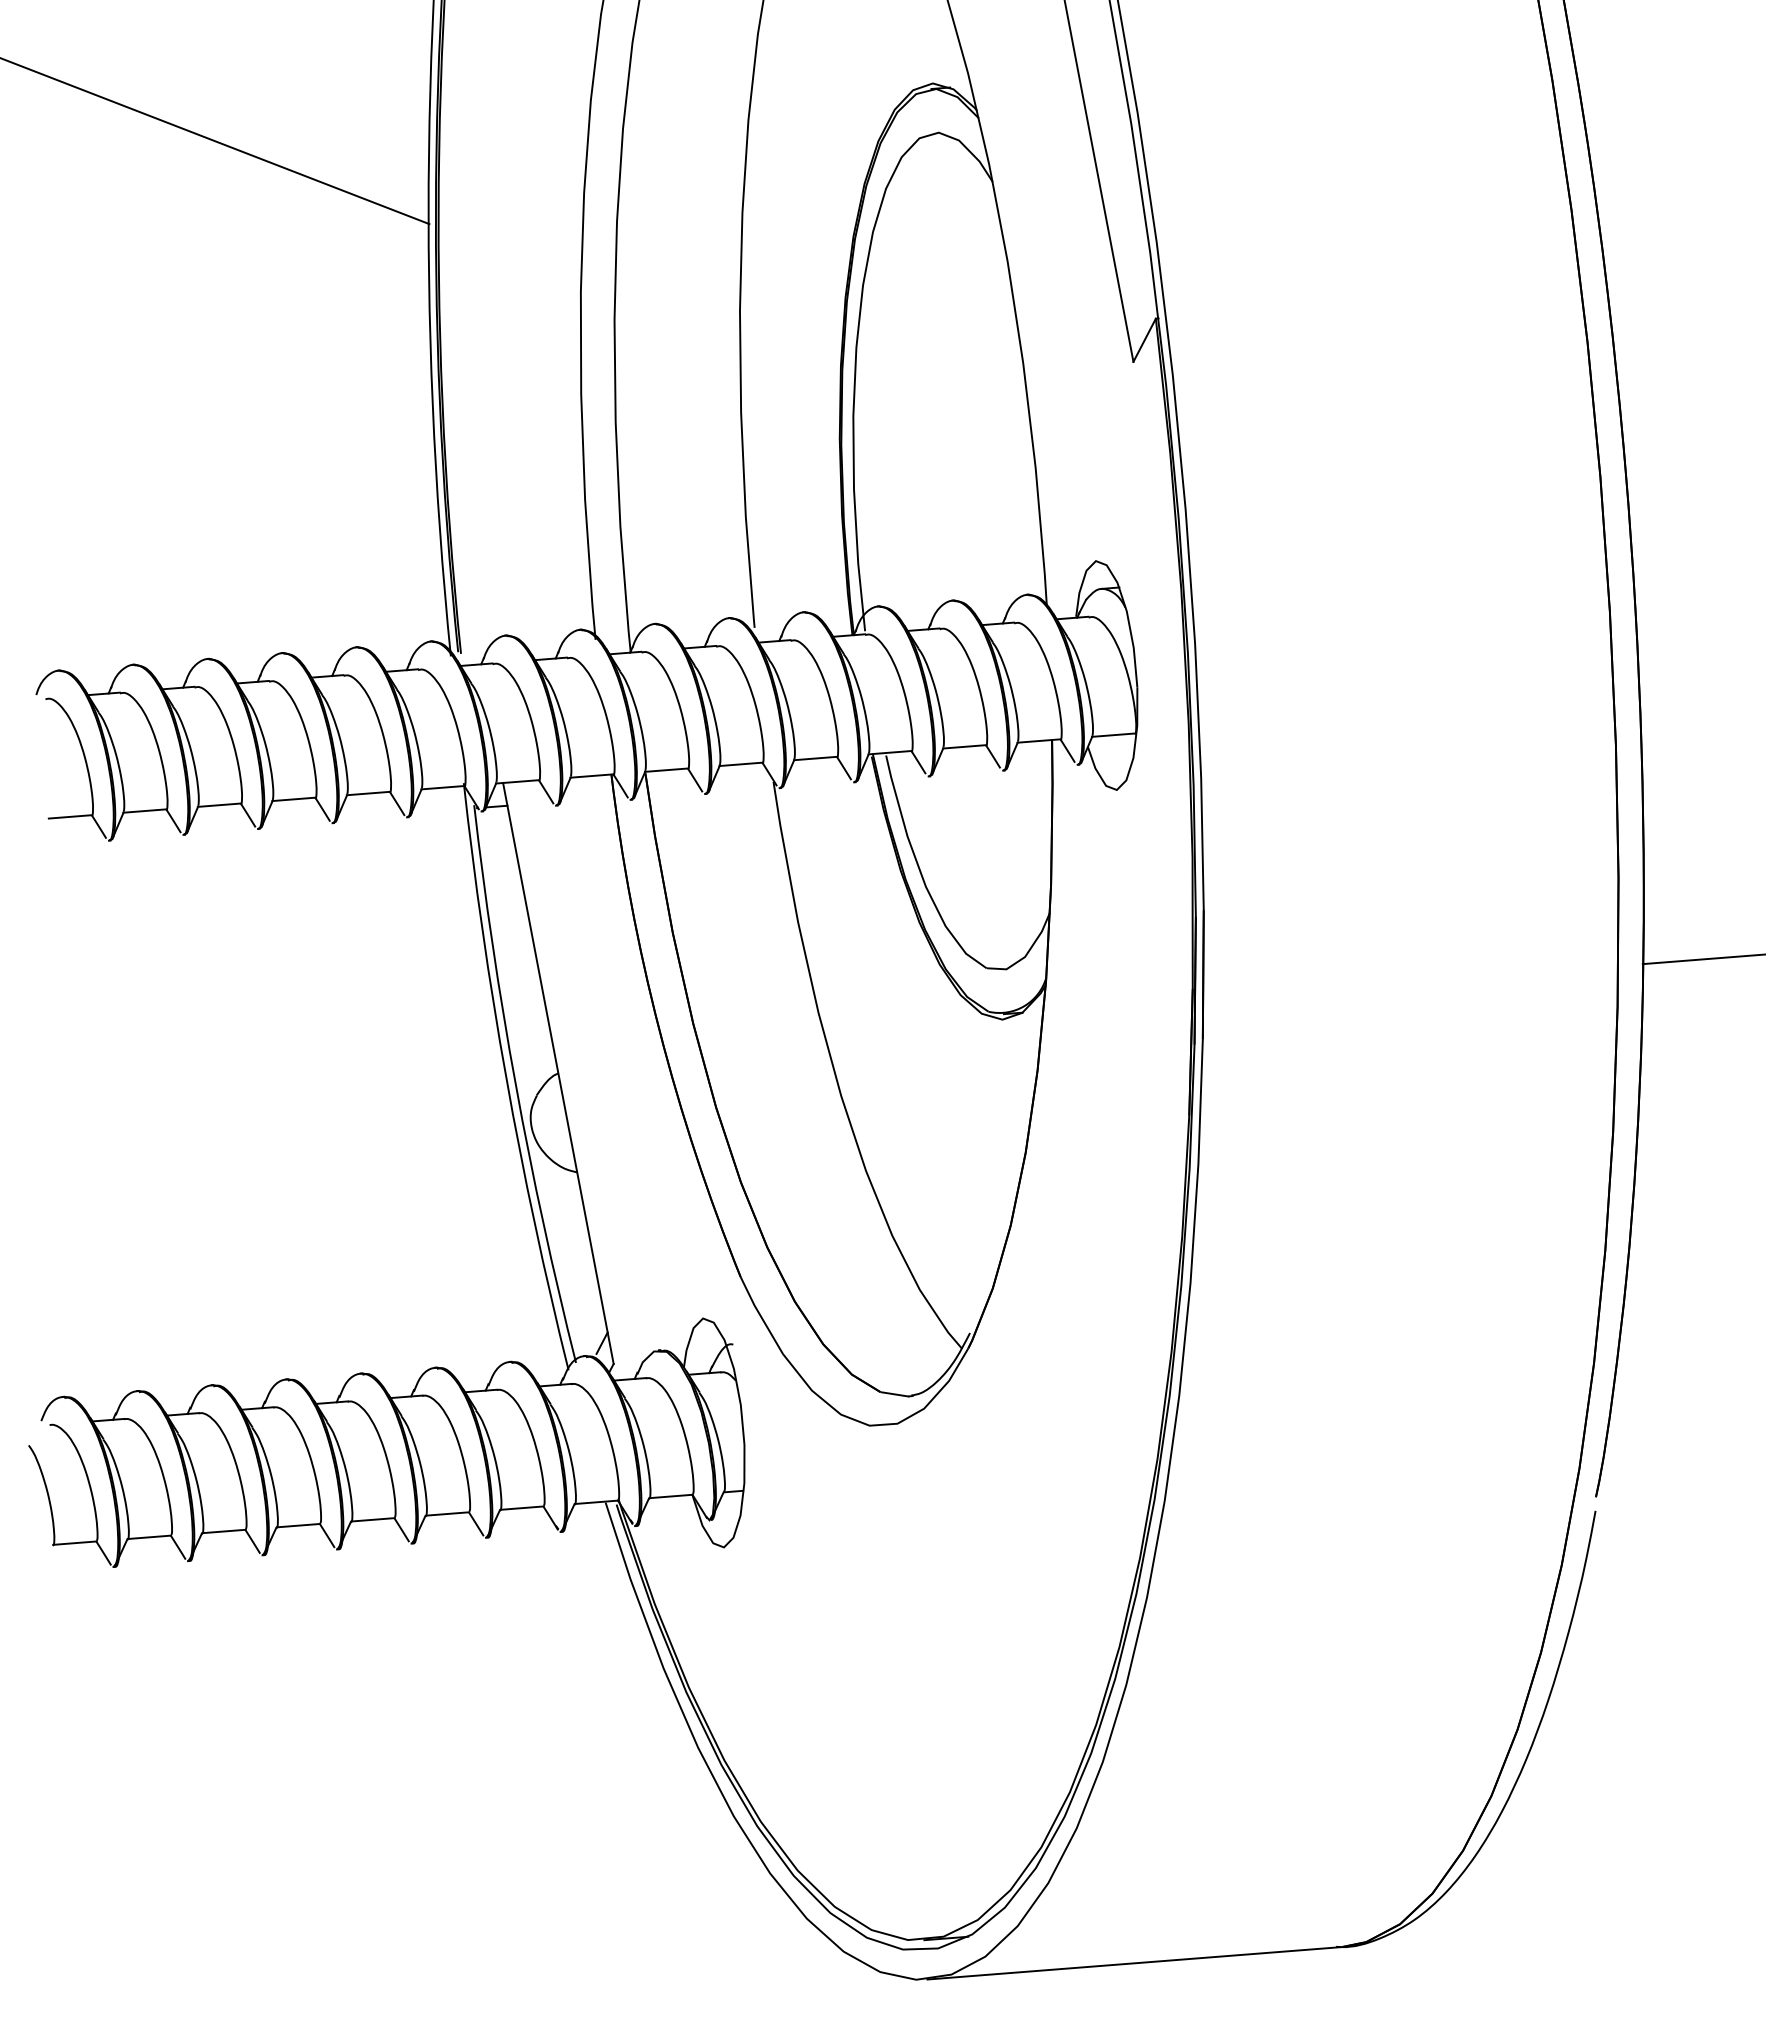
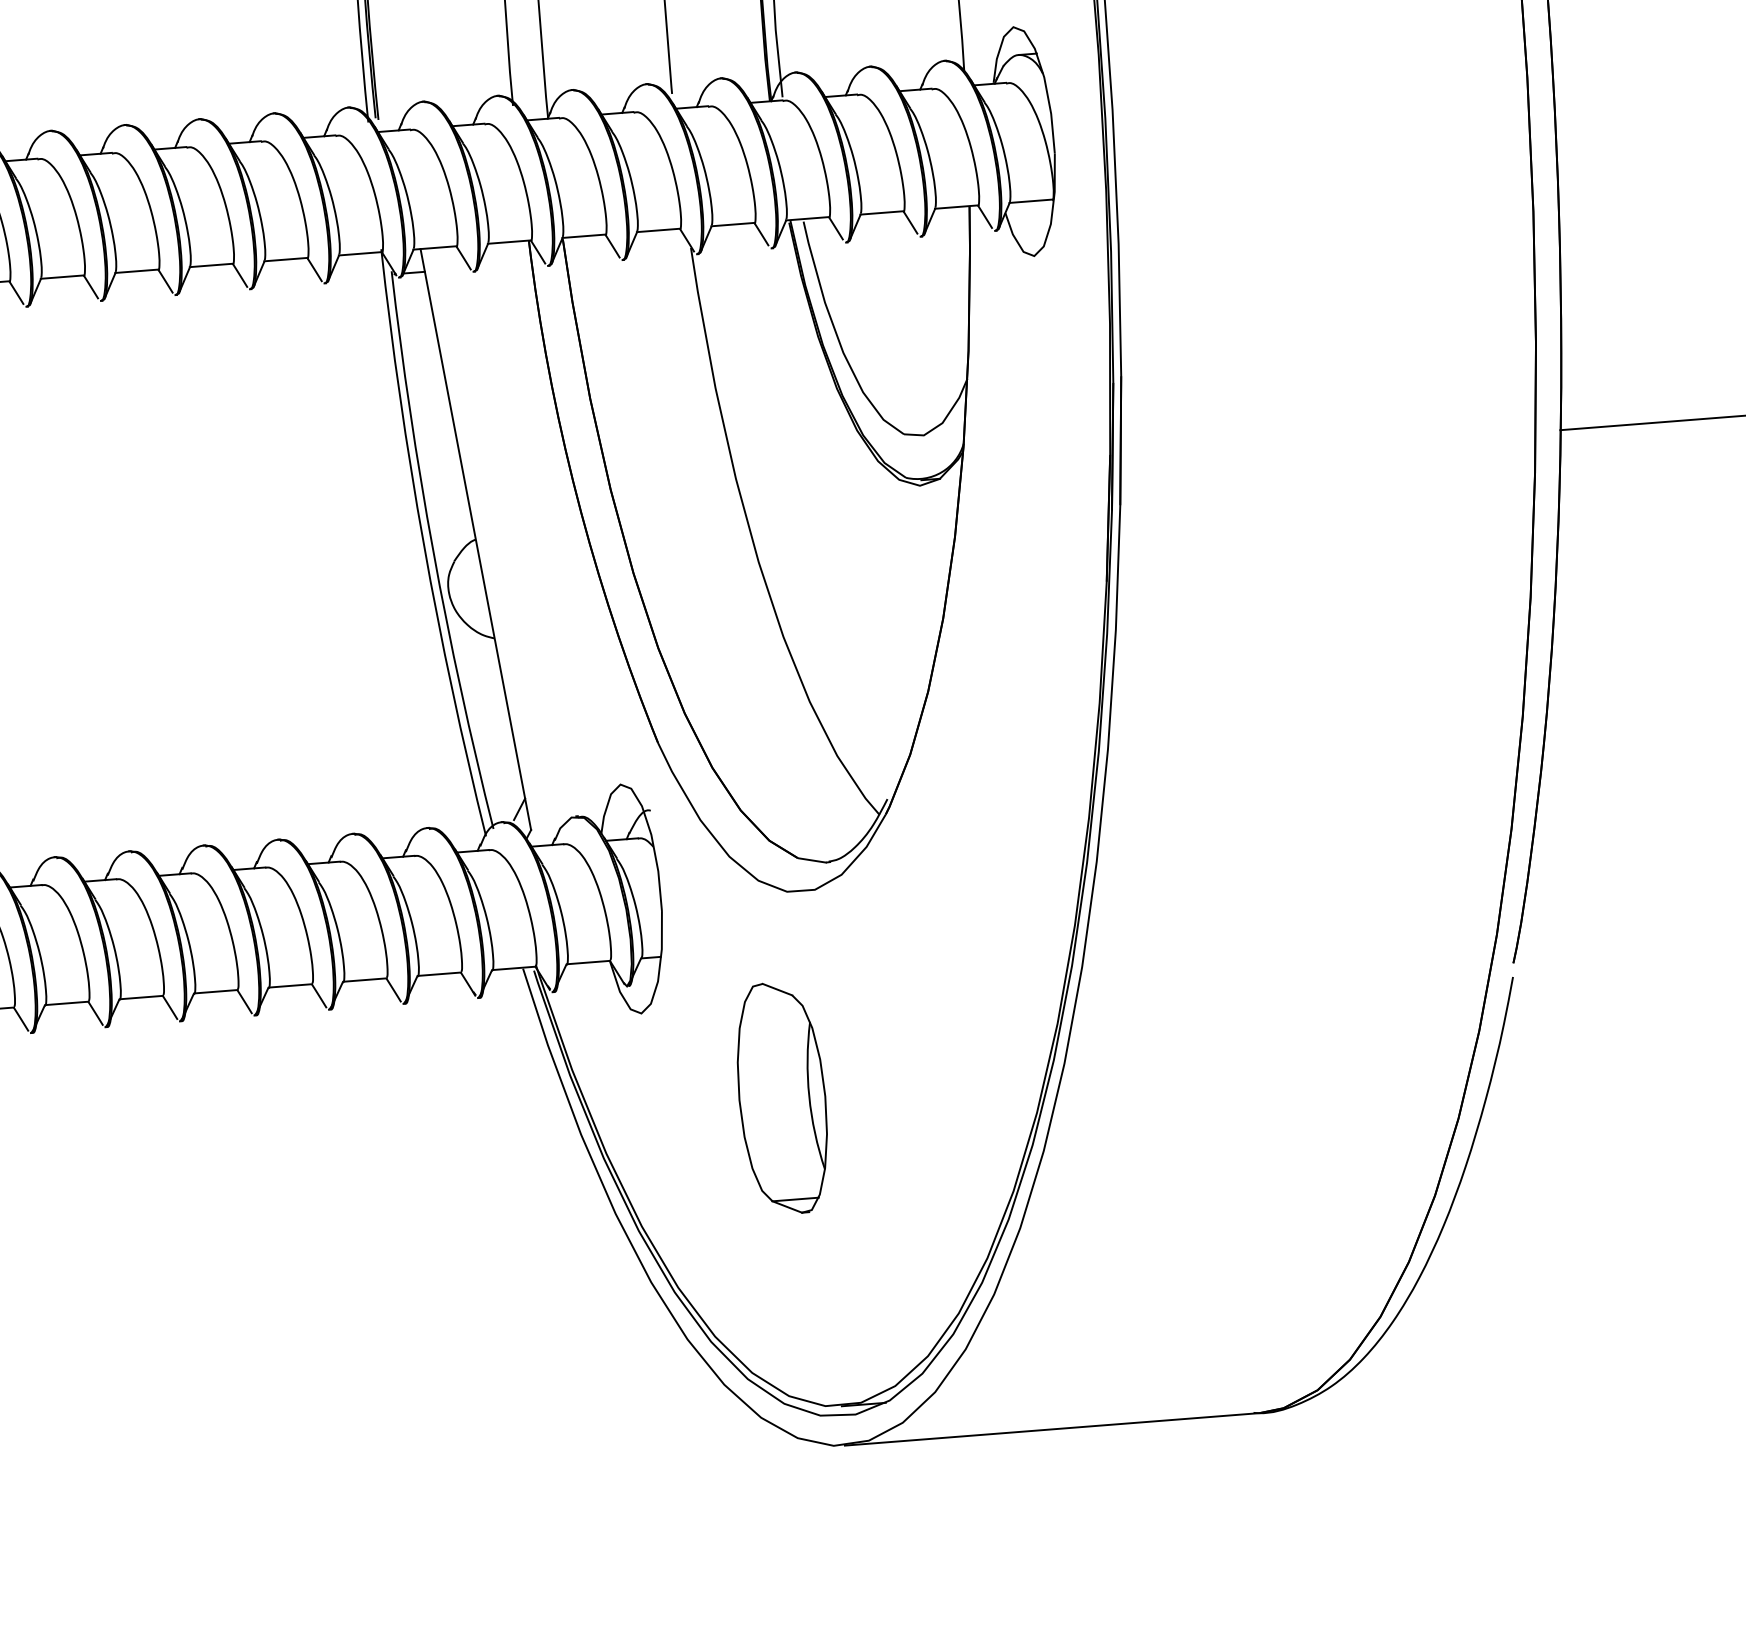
part: (864, 1631) -> (781, 1097), added

